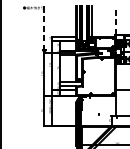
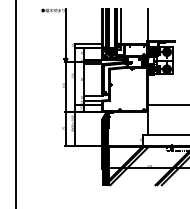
line: (115, 20) -> (147, 24), dashed -> solid
line: (44, 27) -> (65, 33), dashed -> solid

